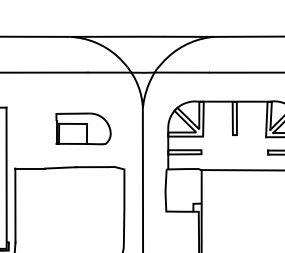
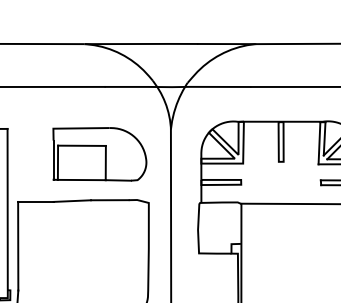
part: (83, 128) -> (99, 153), size x1.43

